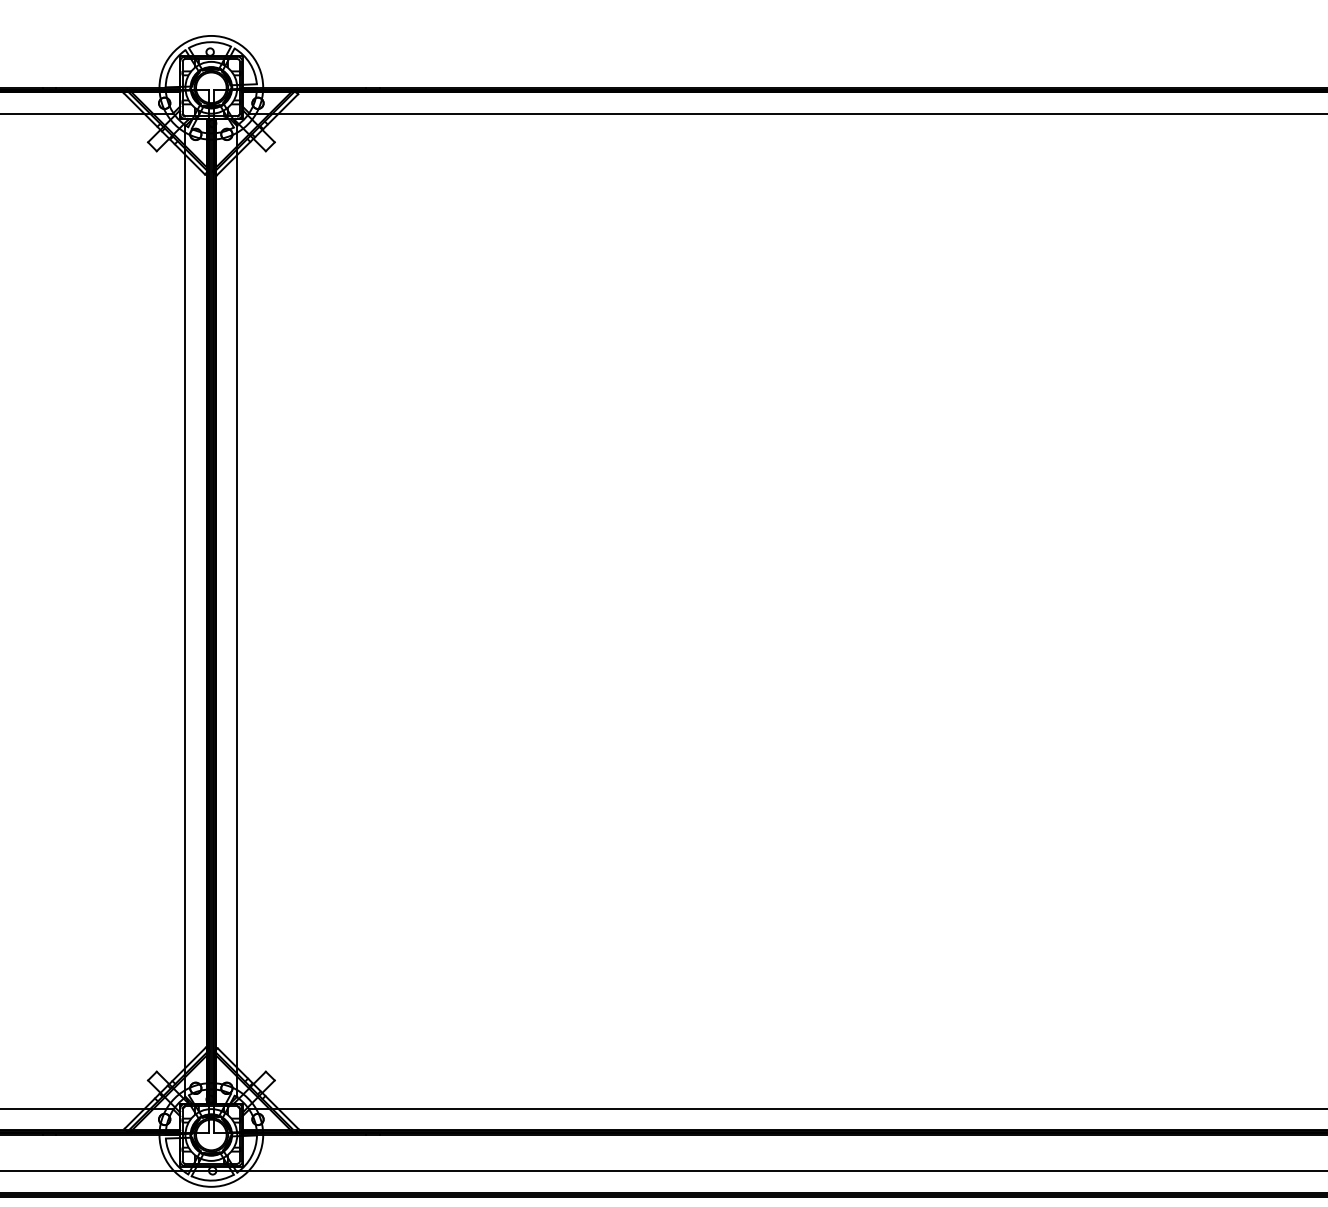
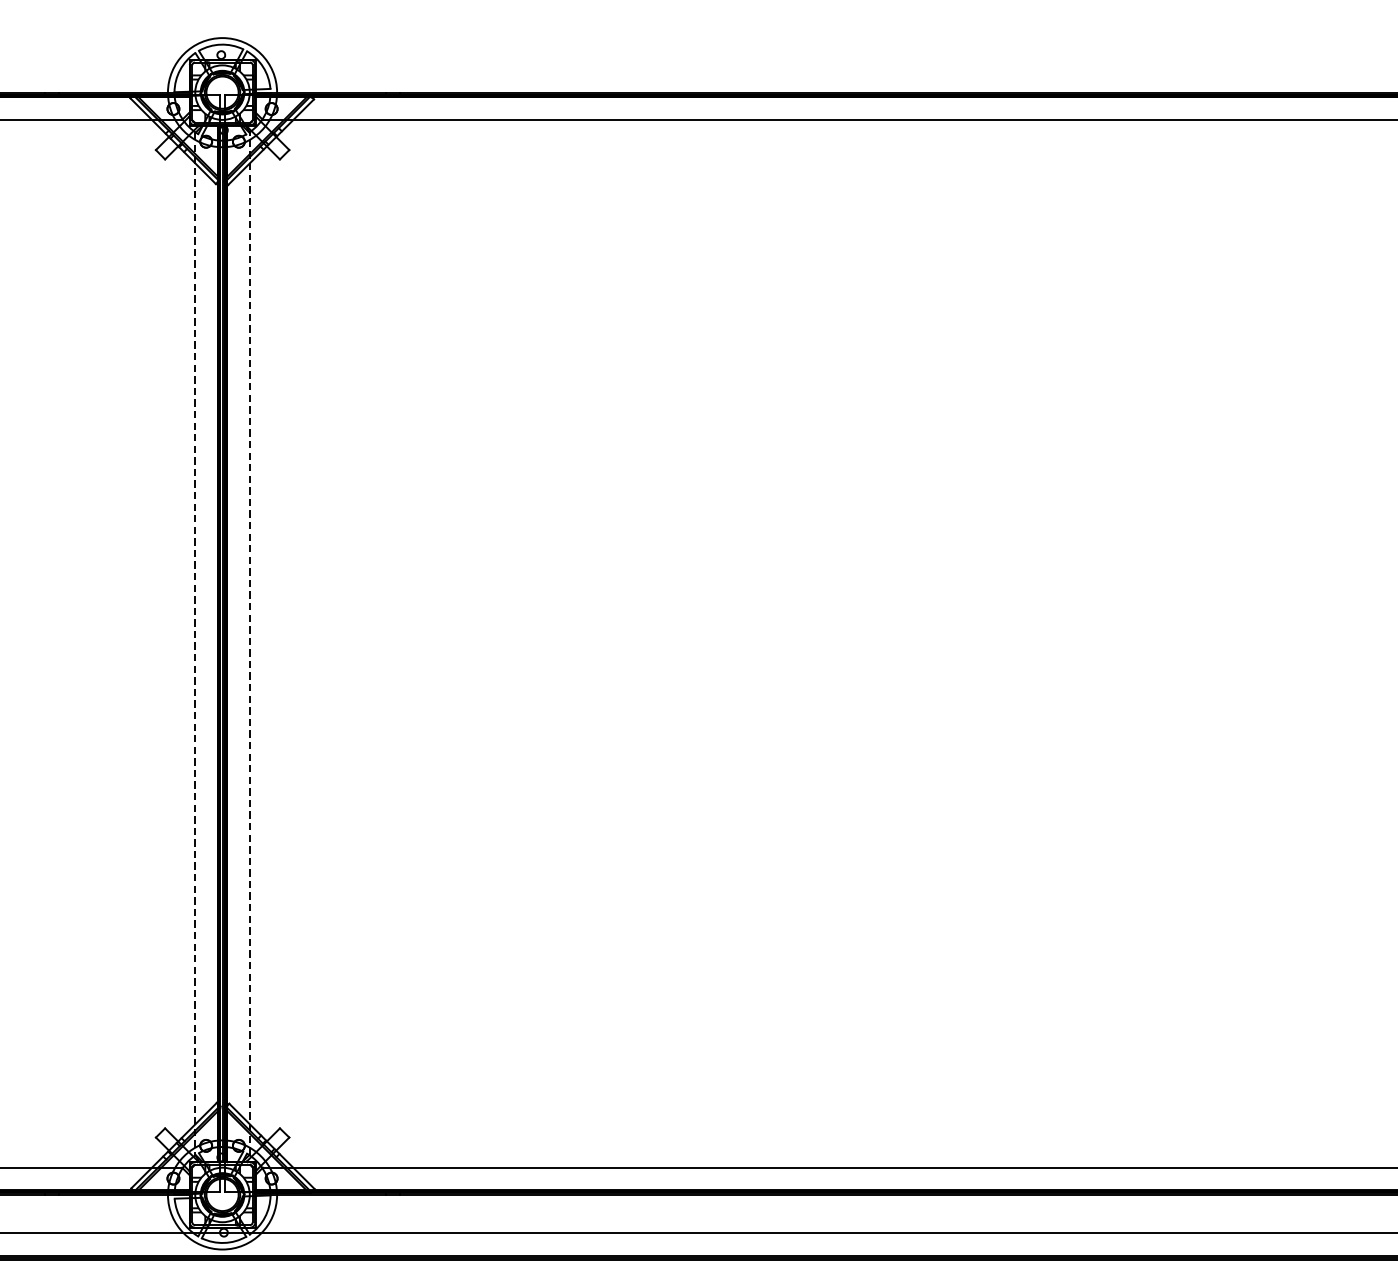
line: (237, 610) -> (250, 642), solid -> dashed
line: (185, 611) -> (195, 643), solid -> dashed

